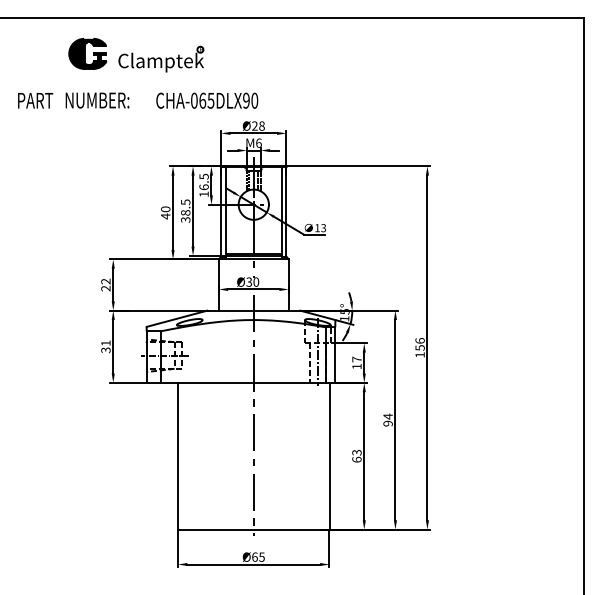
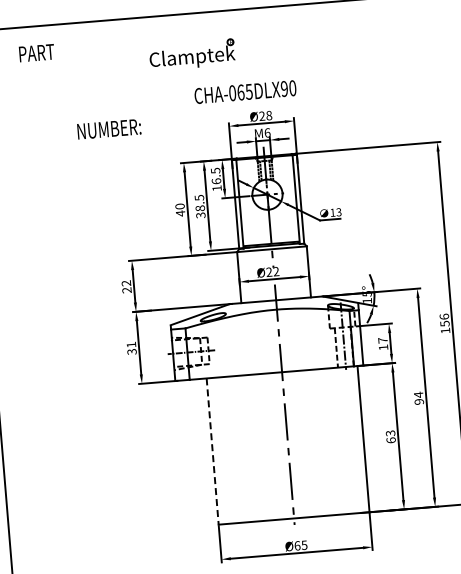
part: (87, 53) -> (89, 57), removed
part: (161, 58) -> (192, 54), moved
text: (35, 100) -> (36, 52), moved
text: (97, 100) -> (109, 129), moved
text: (207, 100) -> (245, 91), moved
text: (252, 281) -> (272, 271), Ø30 -> Ø22
line: (178, 456) -> (213, 451), solid -> dashed

